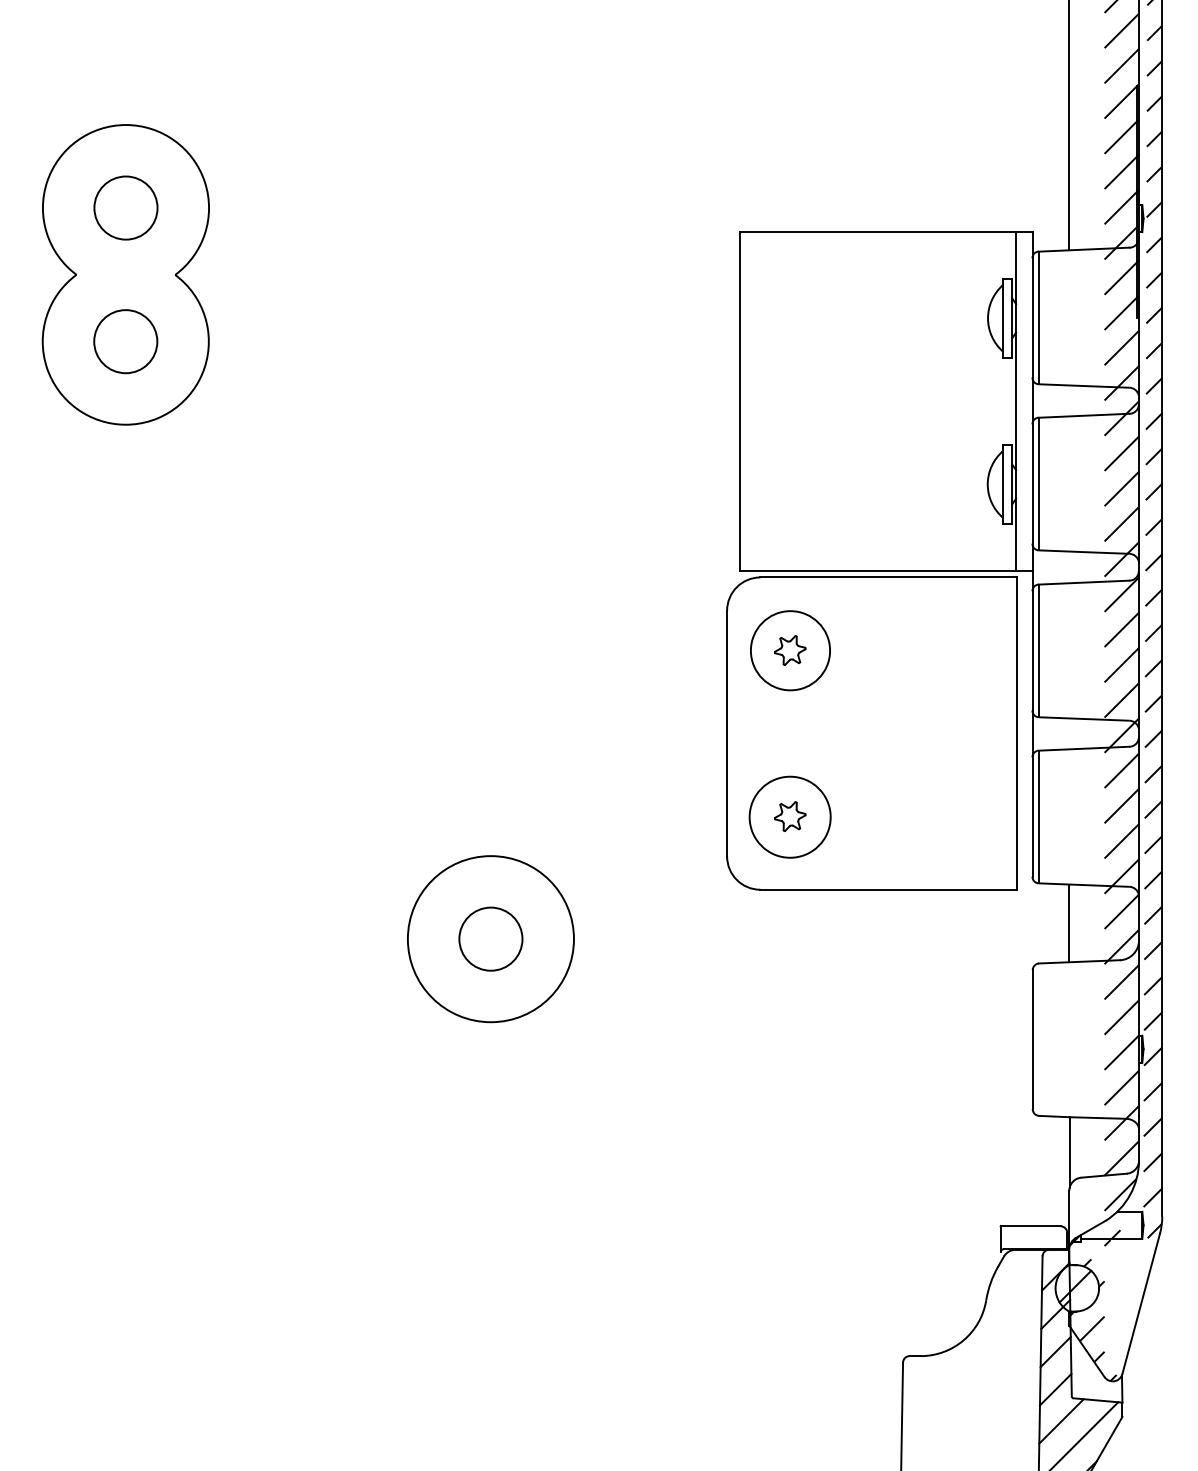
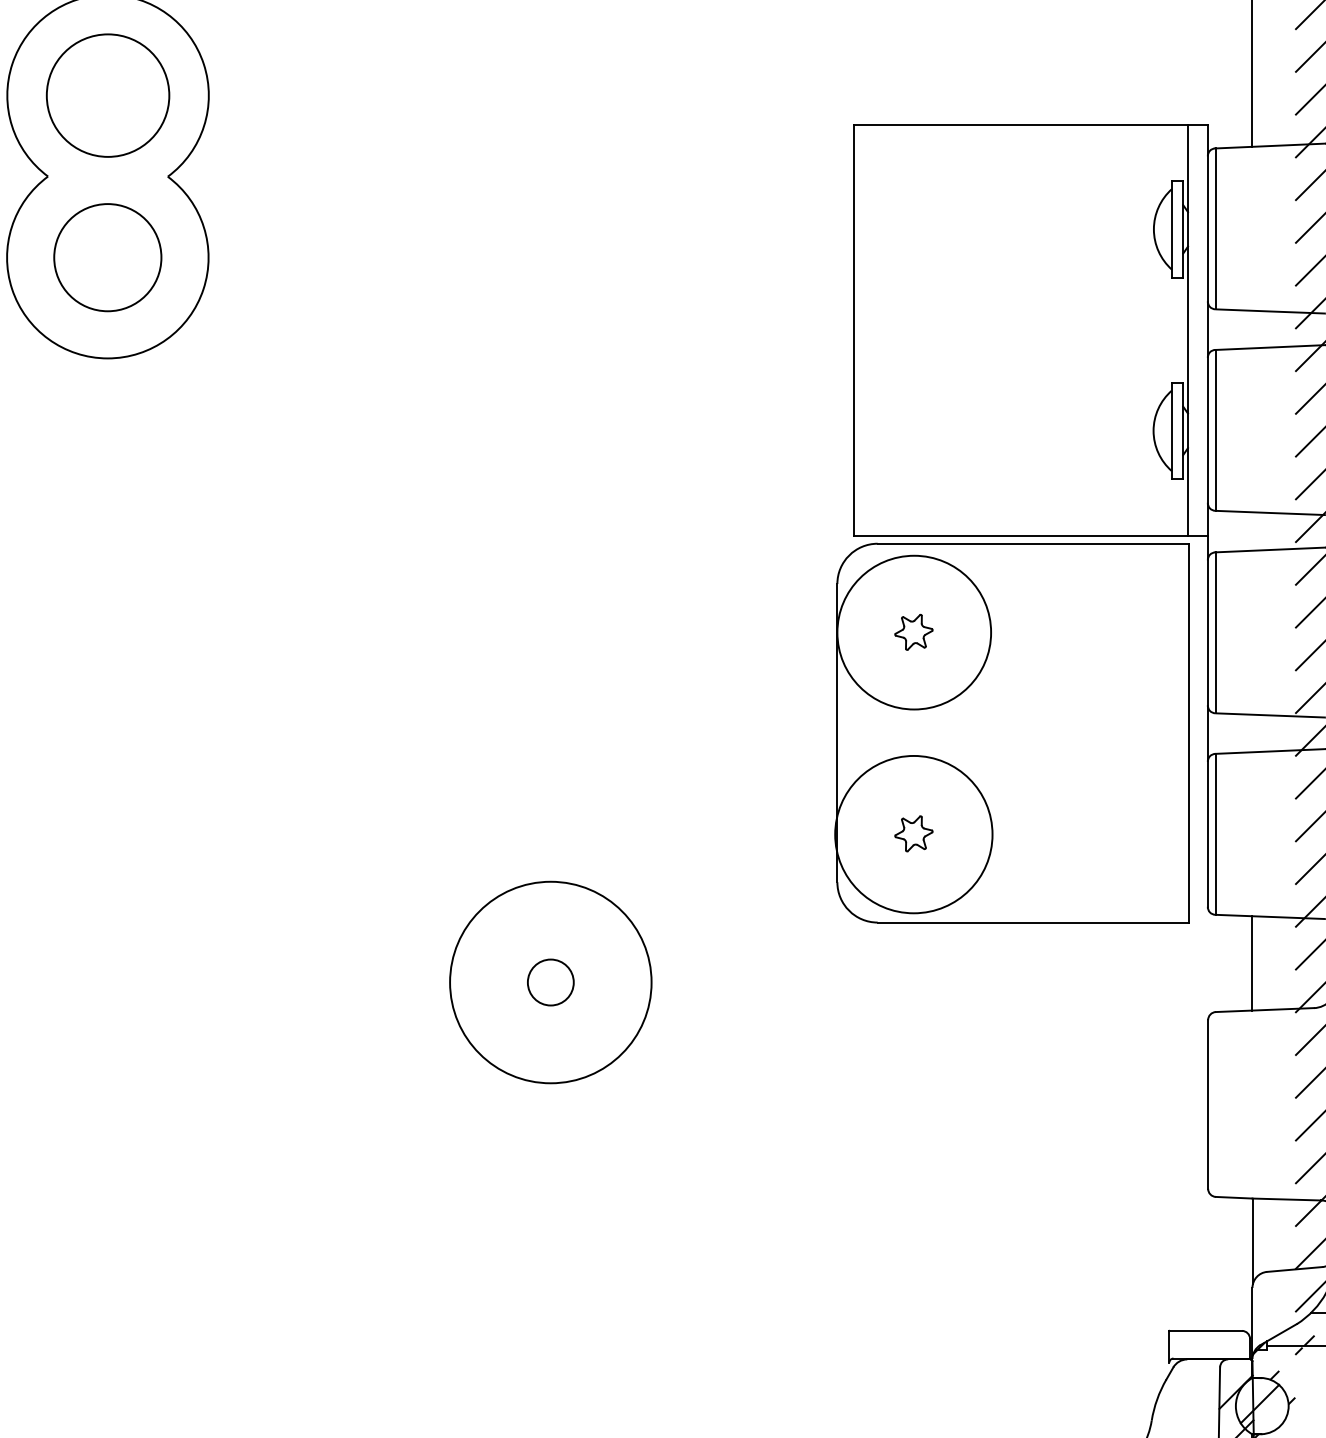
circle: (125, 207) -> (107, 94), size x1.6
circle: (125, 341) -> (107, 257), size x1.4
circle: (790, 650) -> (914, 632), size x1.6
circle: (789, 816) -> (913, 833), size x1.6
circle: (490, 938) -> (550, 981), size x0.6

